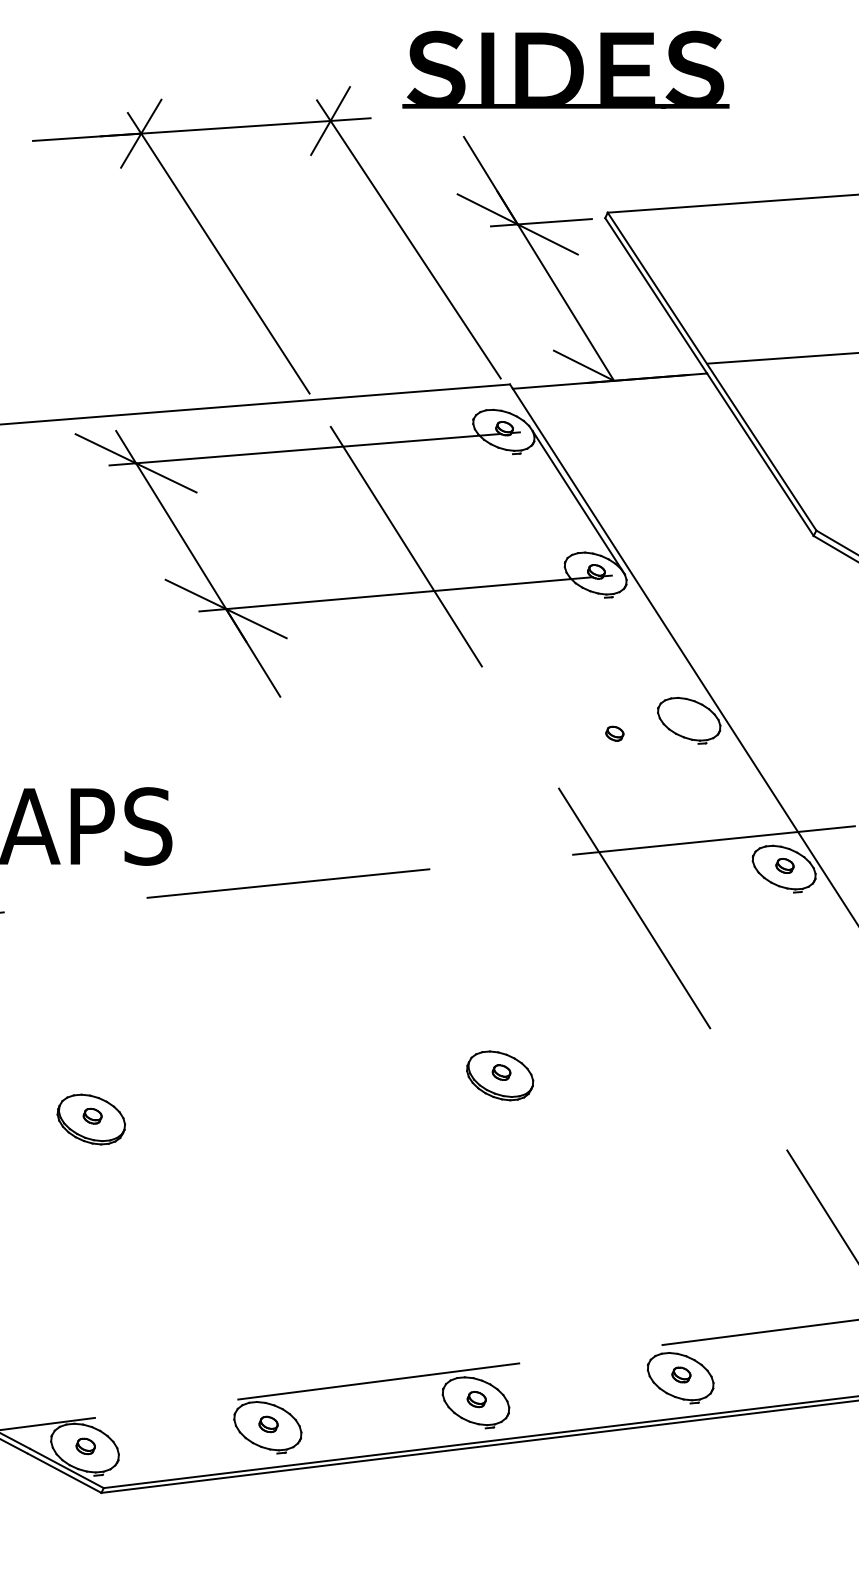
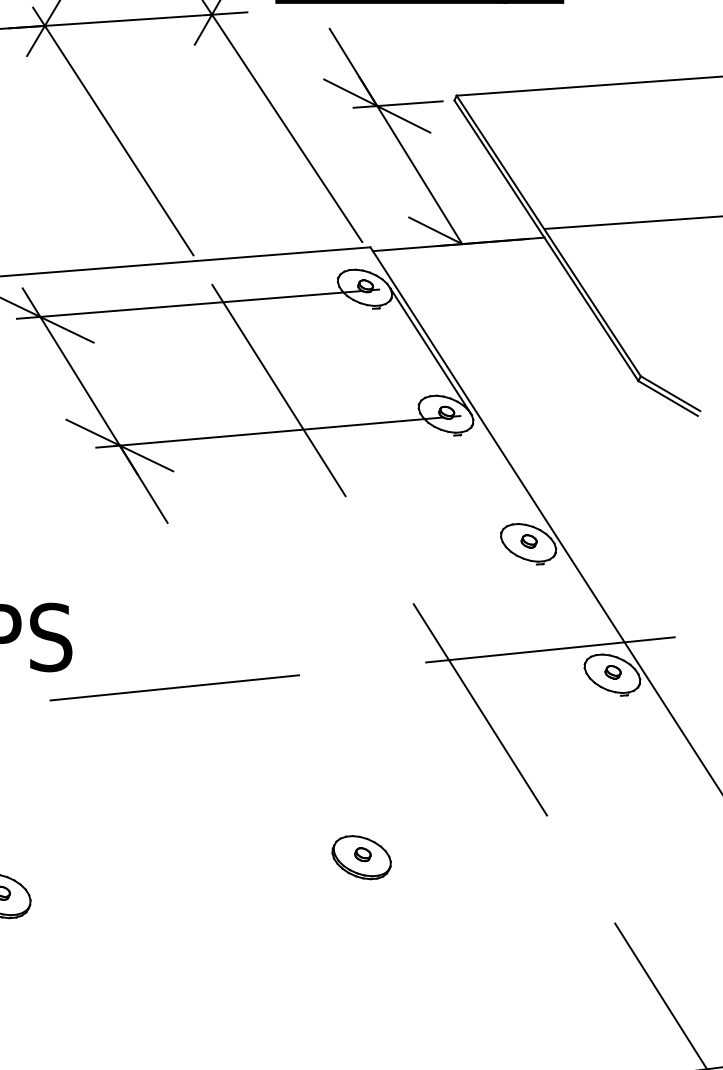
part: (614, 733) -> (528, 541), moved

